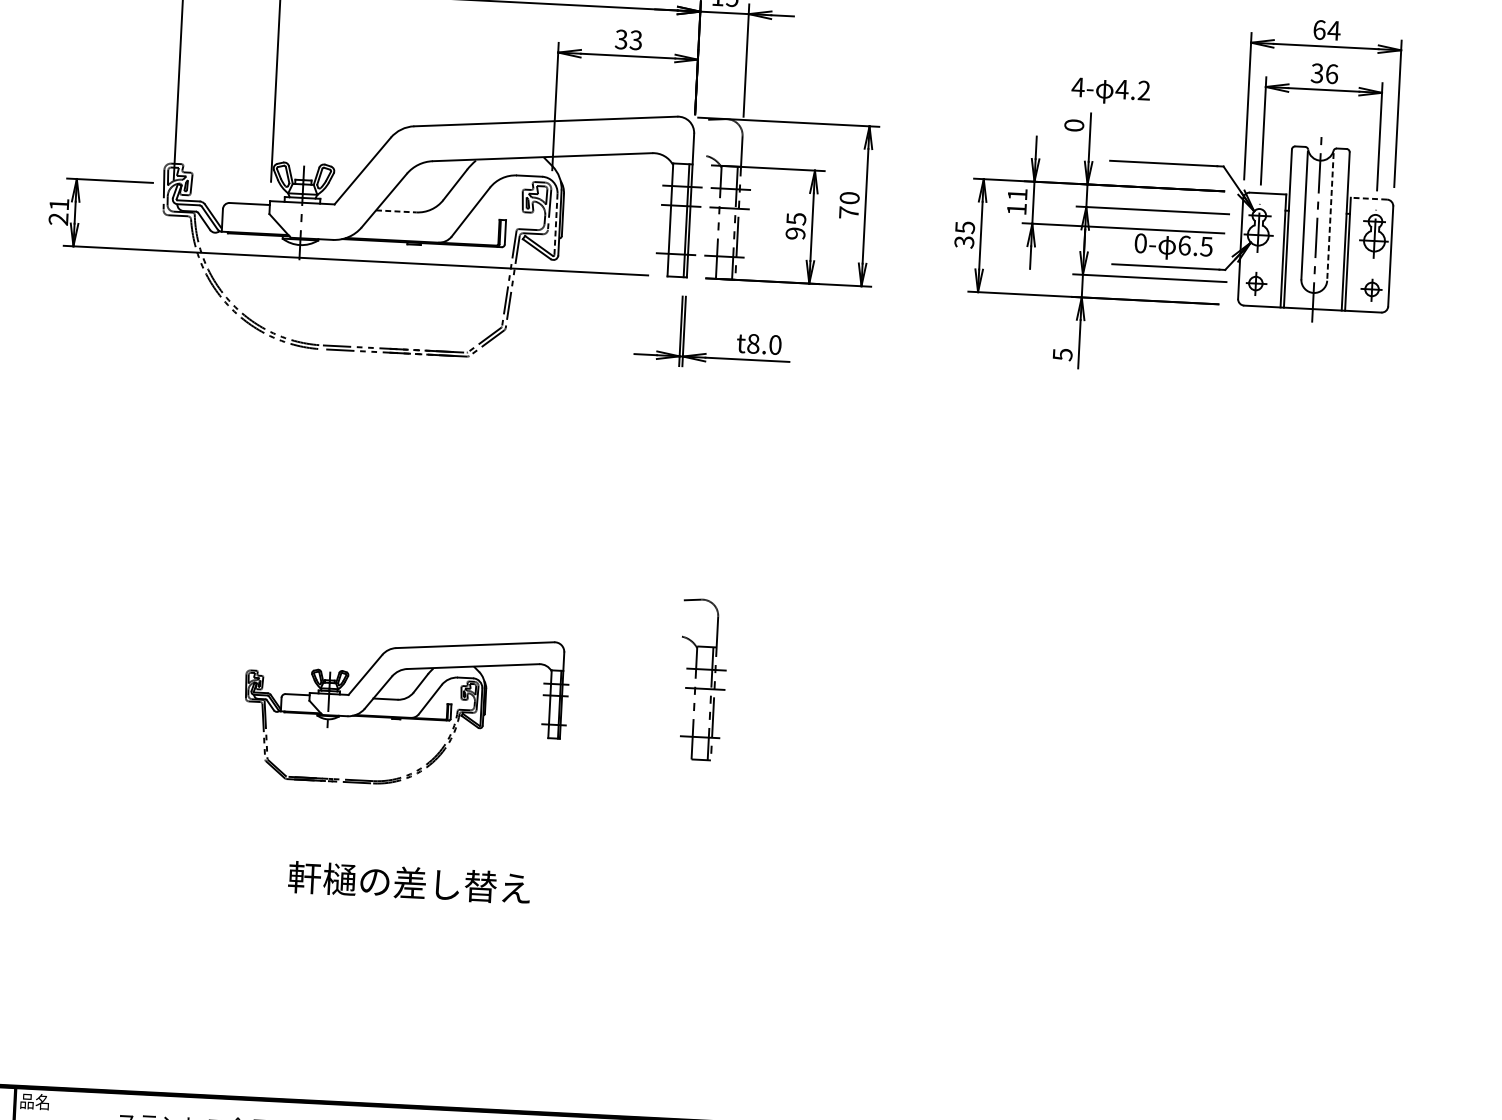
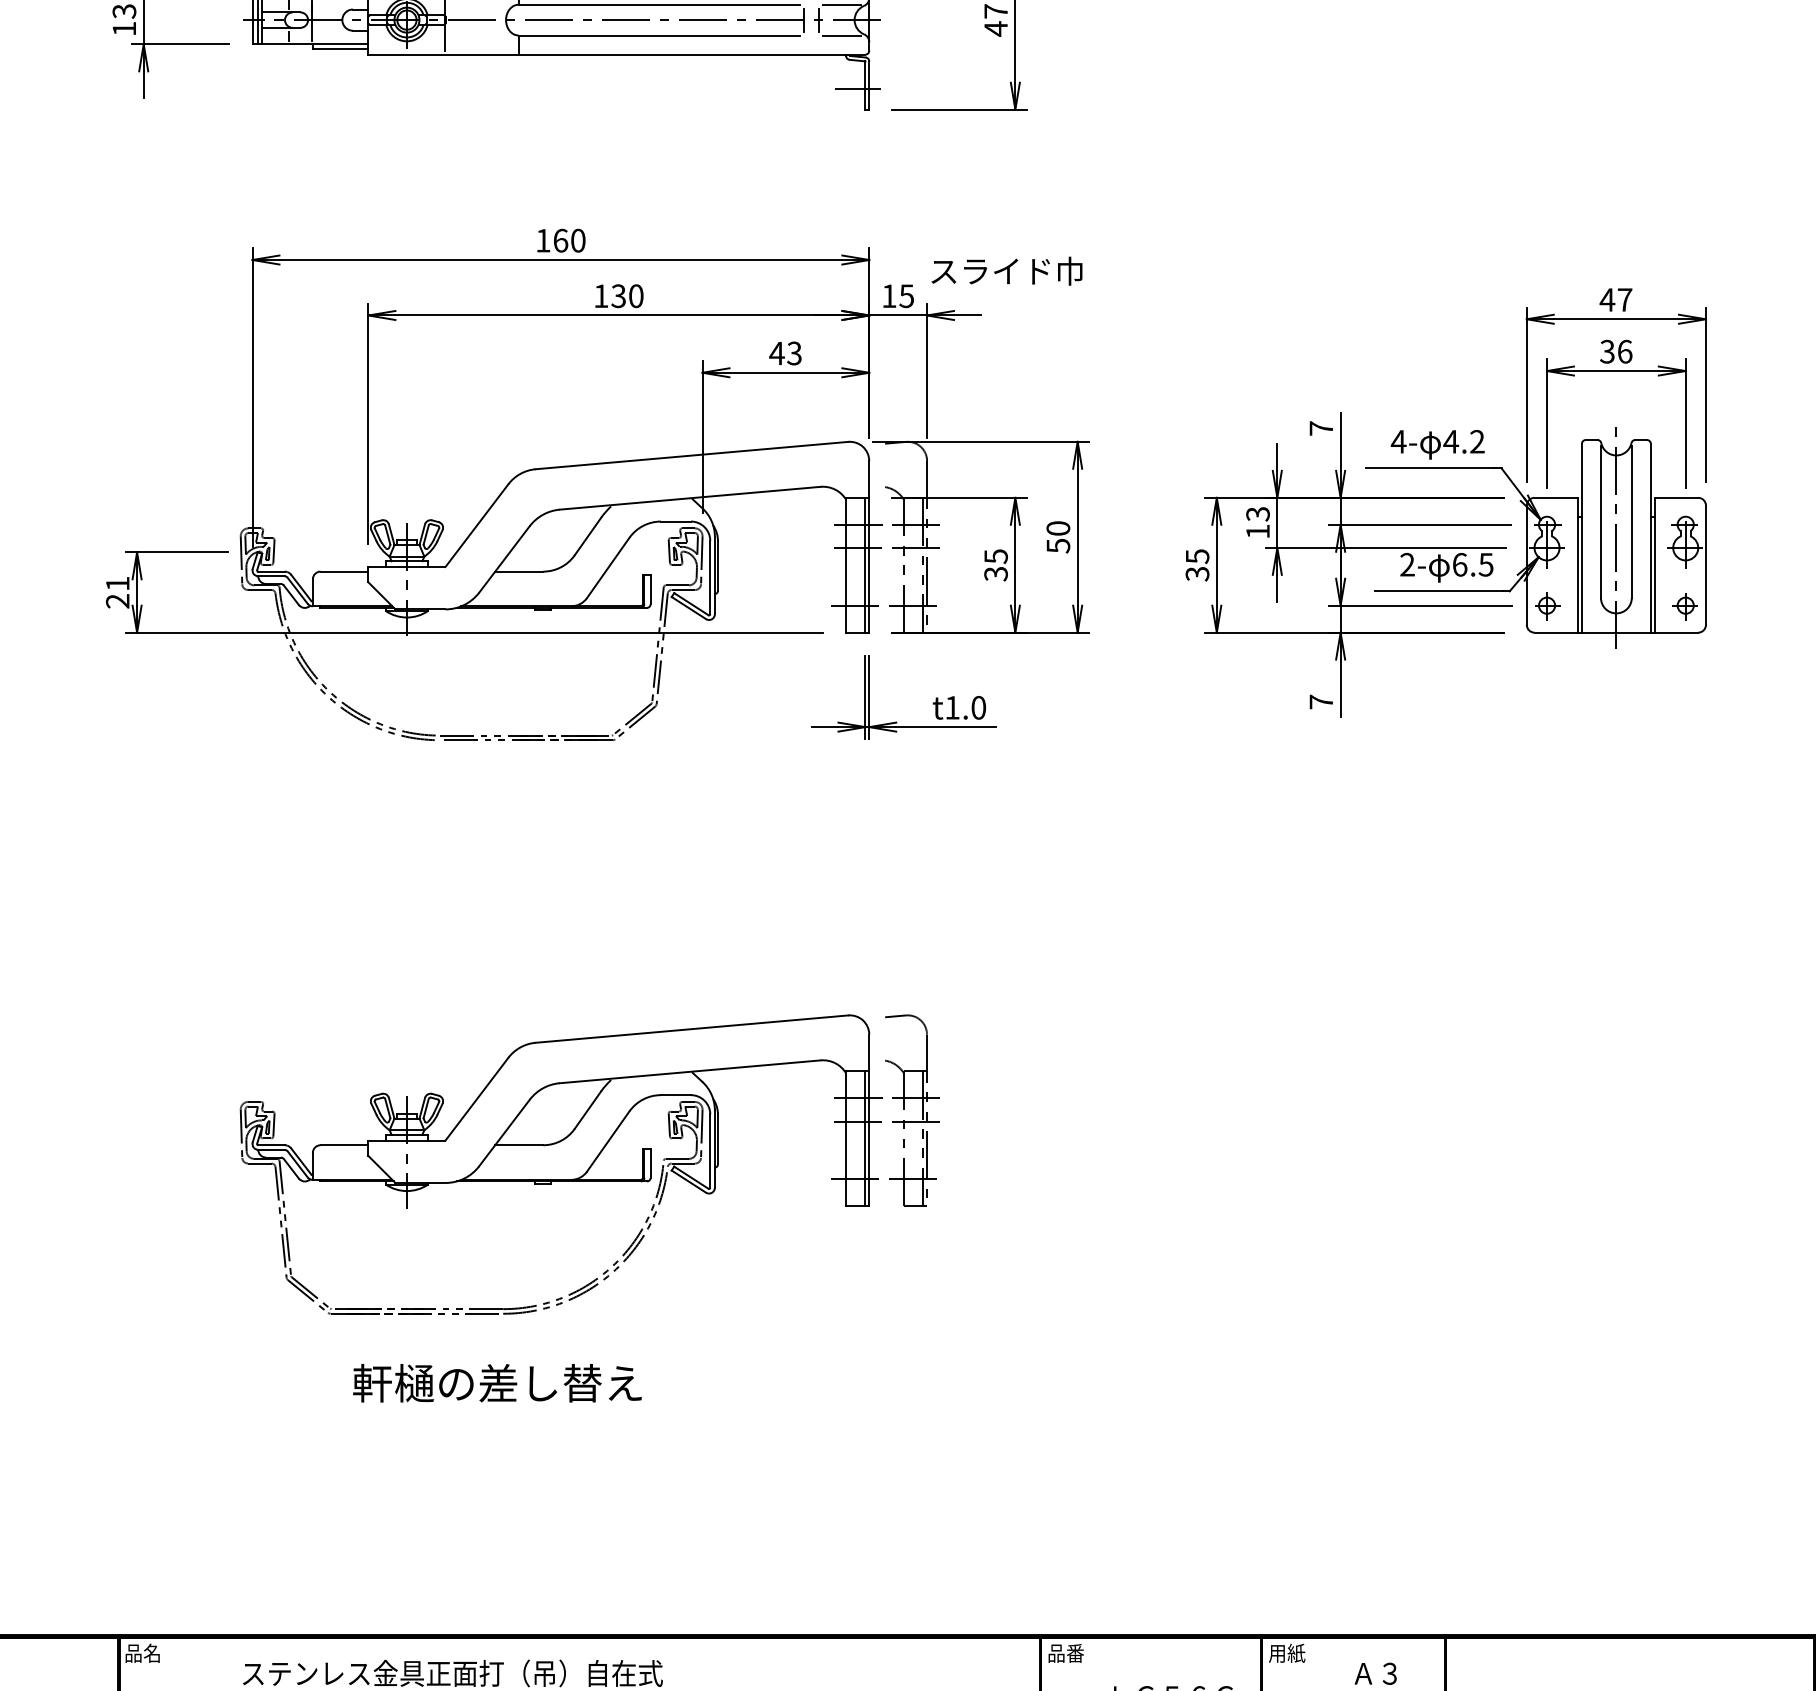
text: (1326, 29) -> (1615, 299), 64 -> 47
text: (620, 39) -> (776, 353), 33 -> 43
text: (1110, 91) -> (1437, 444), moved
text: (1074, 125) -> (1321, 428), 0 -> 7
text: (1017, 194) -> (1257, 514), 11 -> 13
line: (1368, 198) -> (1676, 497), dashed -> solid
line: (396, 211) -> (519, 571), dashed -> solid
text: (849, 212) -> (1058, 545), 70 -> 50
line: (1330, 217) -> (1631, 522), dashed -> solid
line: (556, 224) -> (710, 577), dashed -> solid
text: (795, 234) -> (995, 574), 95 -> 35
text: (1140, 243) -> (1407, 564), 0- -> 2-
text: (753, 343) -> (952, 707), t8.0 -> t1.0
text: (1062, 354) -> (1321, 701), 5 -> 7
part: (405, 709) -> (560, 1164), size x1.67
text: (409, 883) -> (497, 1383), moved

